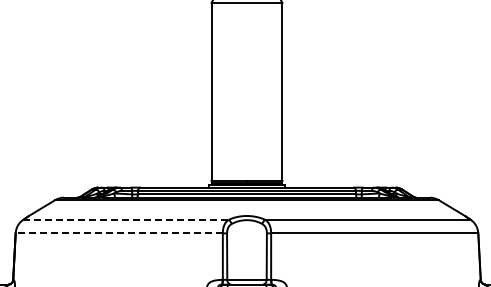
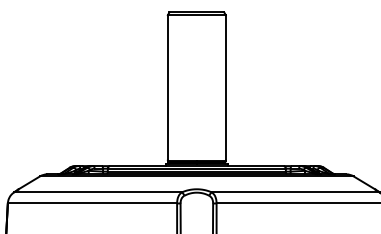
line: (126, 219) -> (98, 192), dashed -> solid
line: (119, 233) -> (92, 203), dashed -> solid

